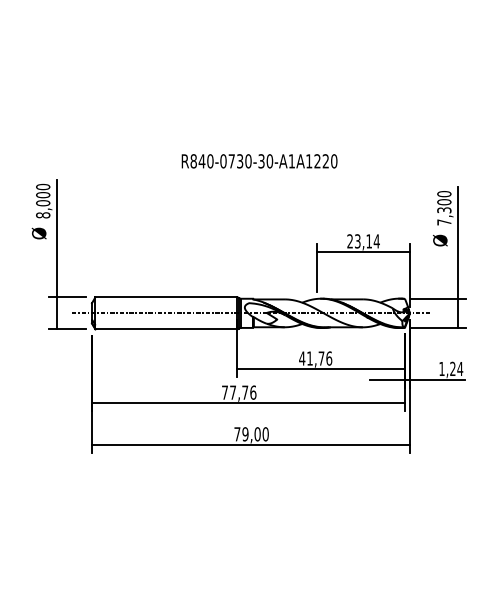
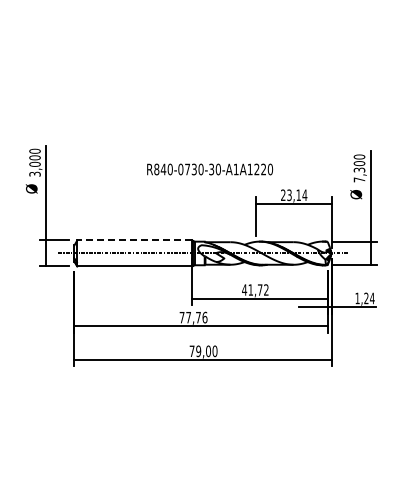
text: (260, 161) -> (210, 169), moved
text: (42, 214) -> (34, 173), 8,000 -> 3,000
line: (164, 297) -> (133, 240), solid -> dashed
text: (329, 357) -> (266, 289), 41,76 -> 41,72

